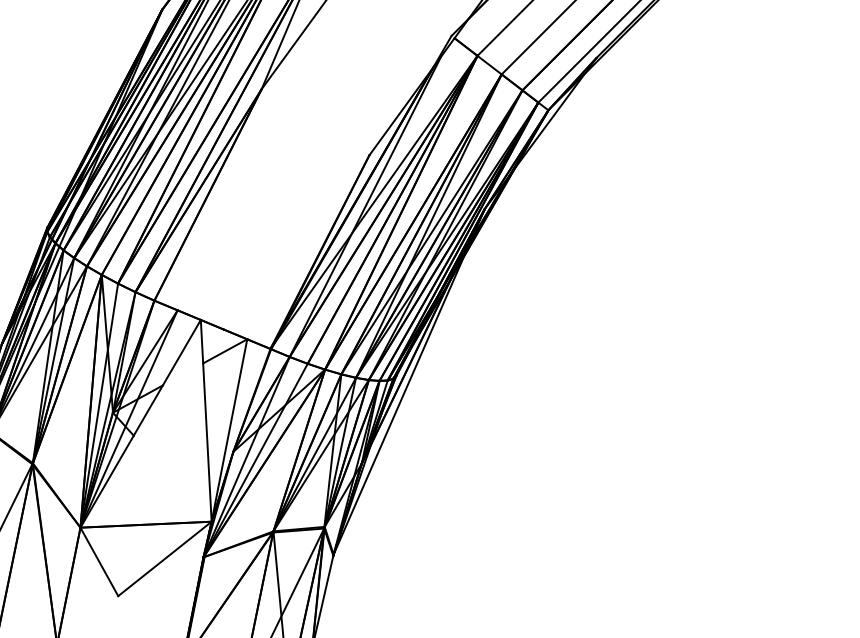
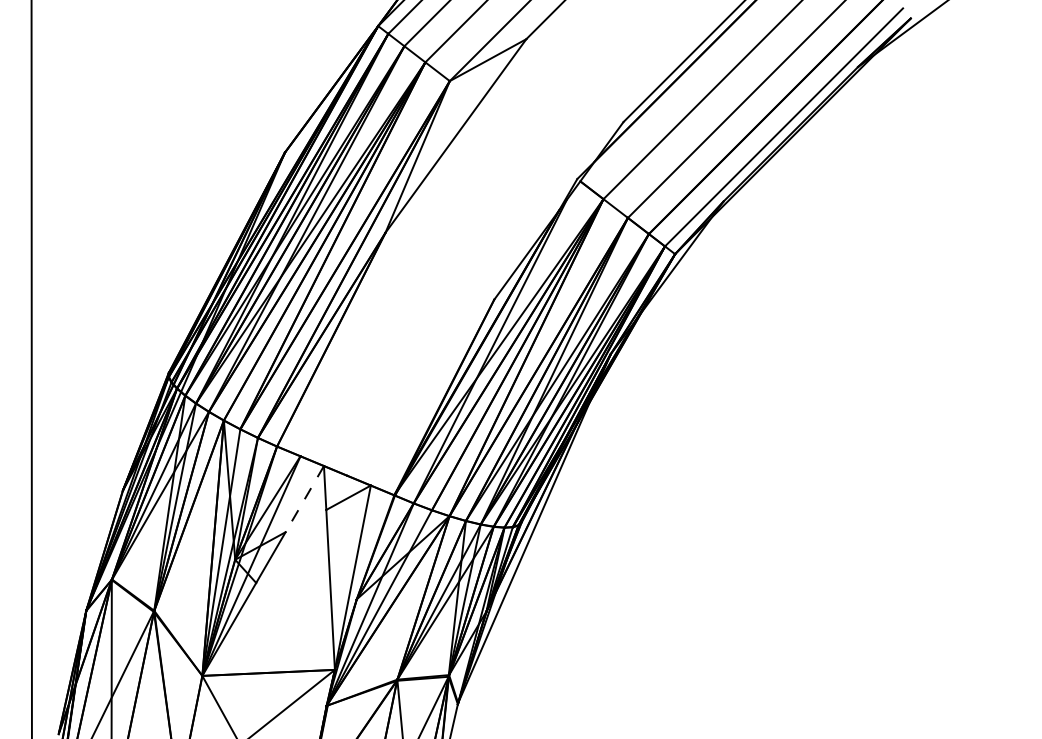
line: (181, 353) -> (304, 499), solid -> dashed

